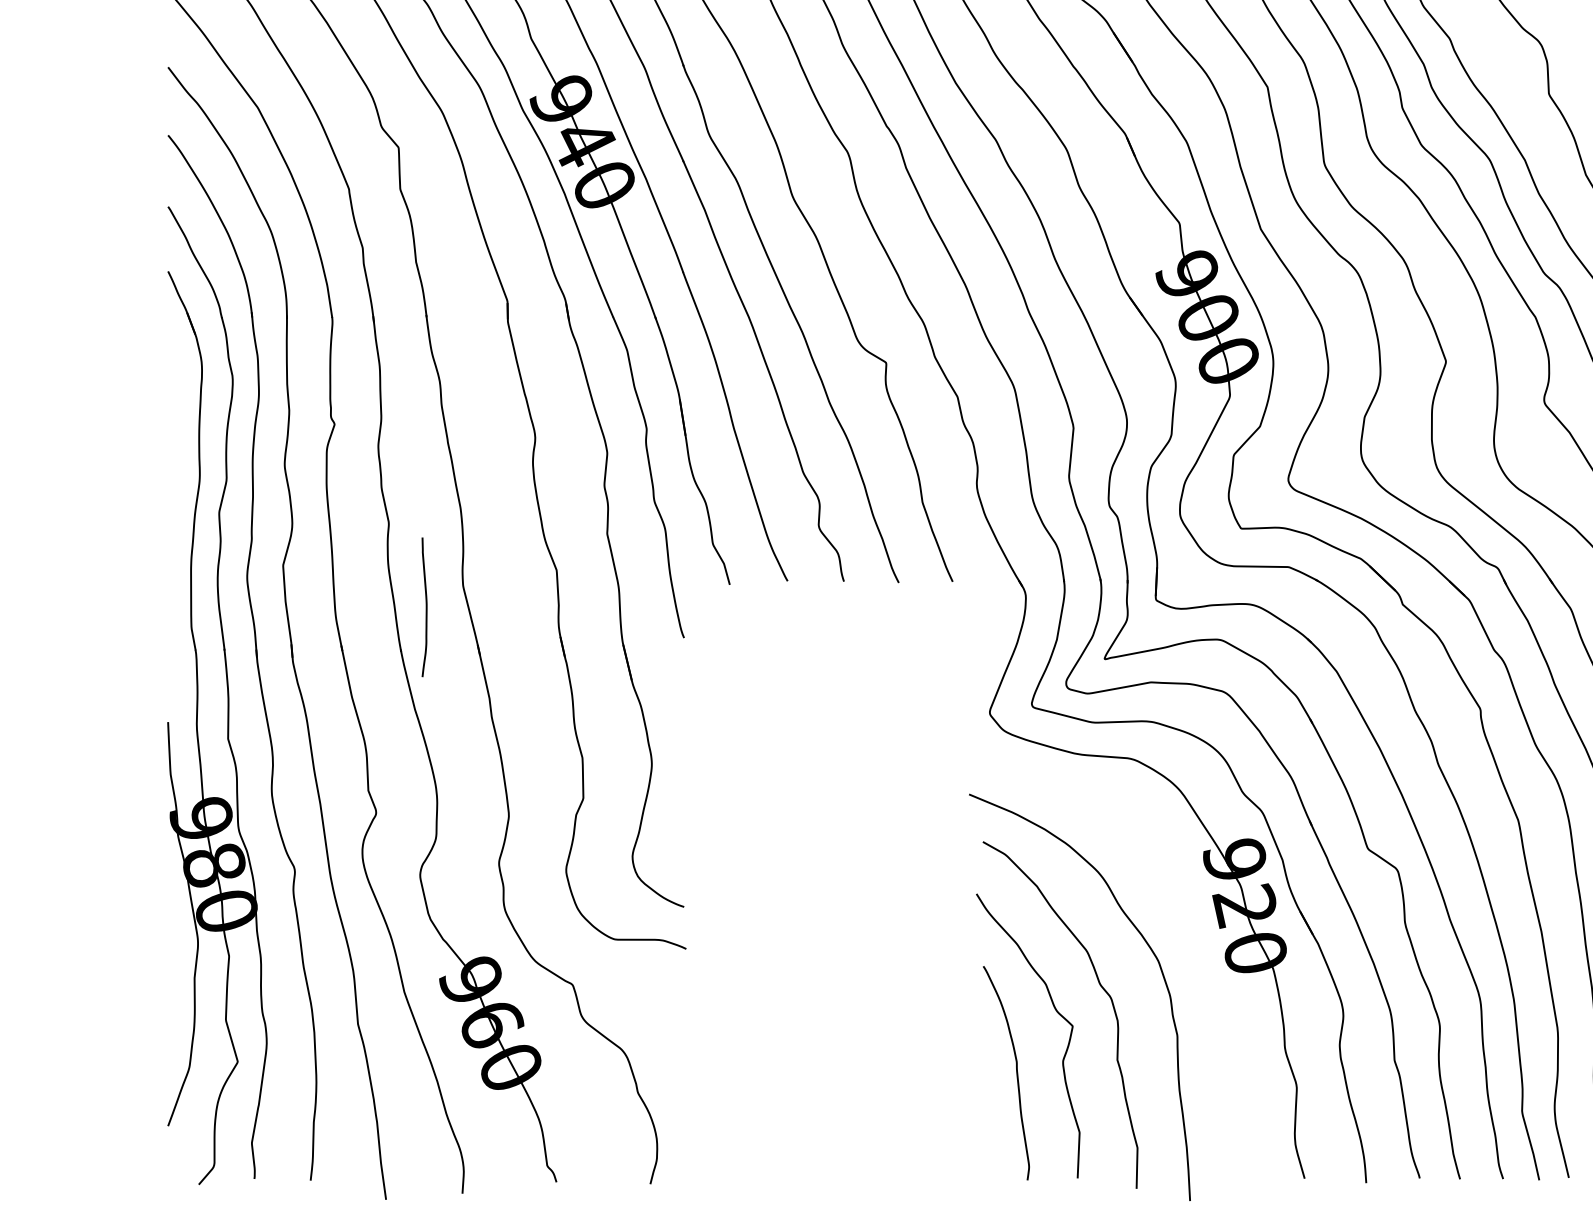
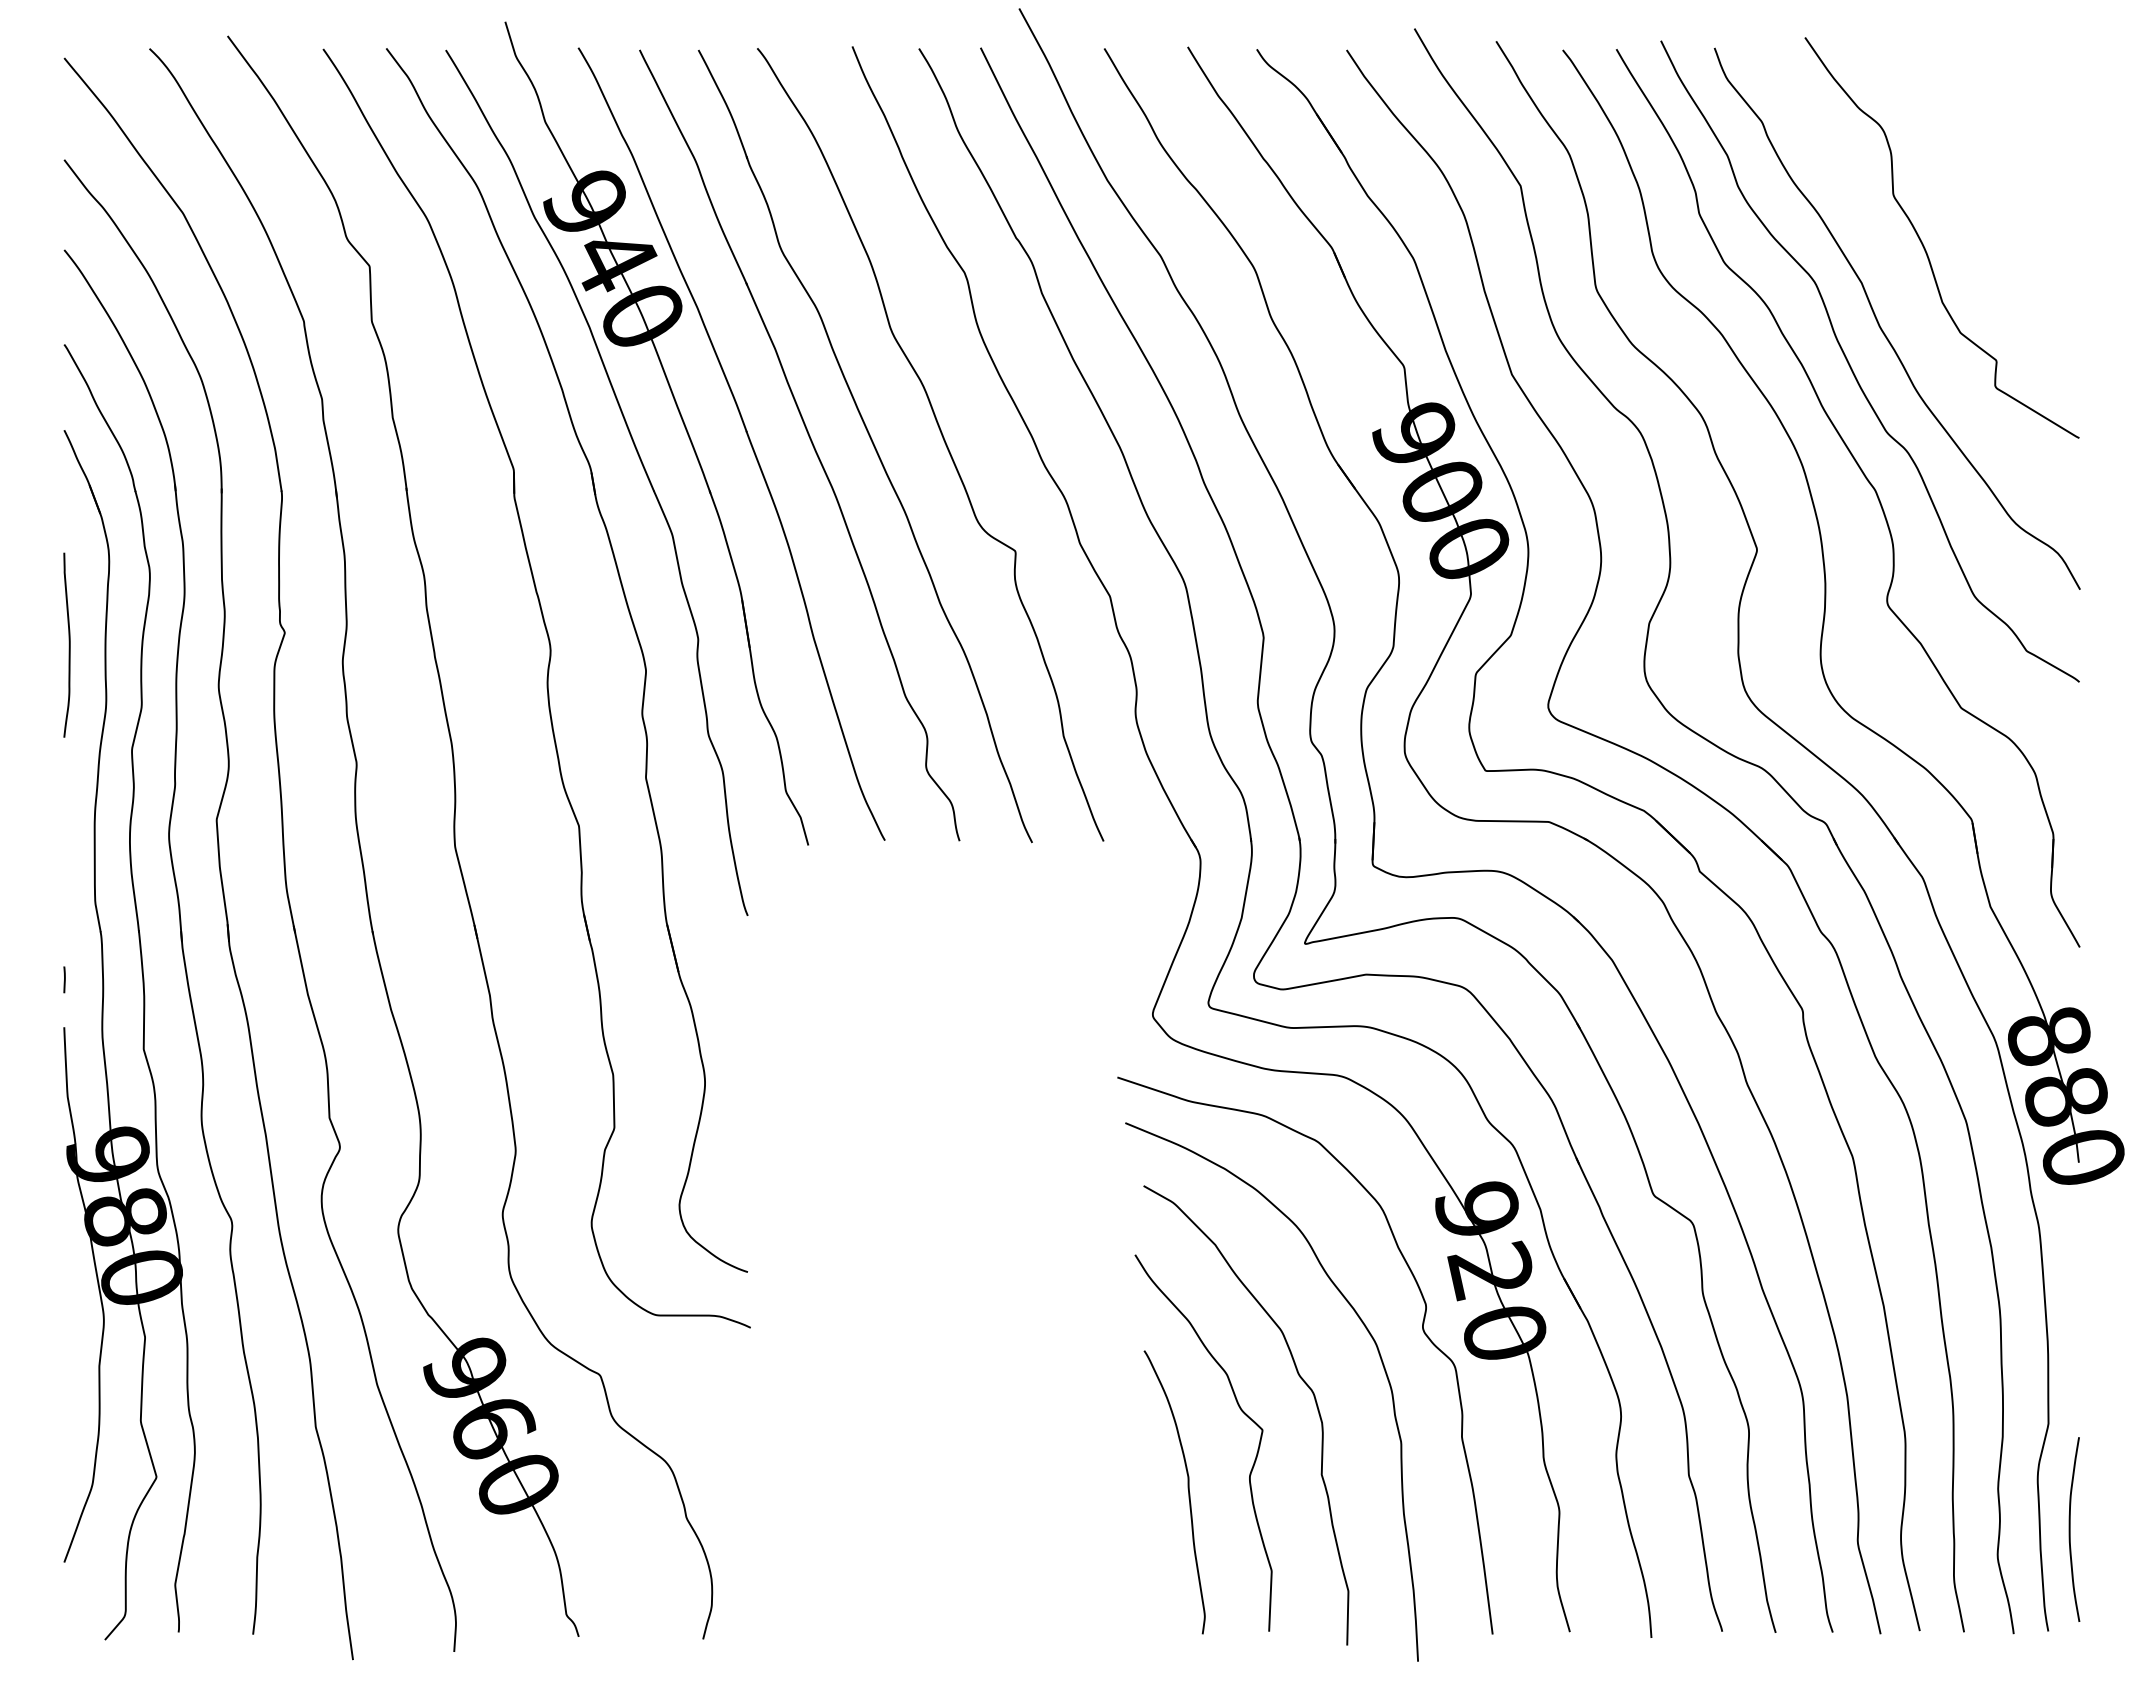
curve: (425, 606) -> (68, 644), moved
line: (168, 686) -> (64, 979), added
curve: (1193, 951) -> (1422, 1330), added

